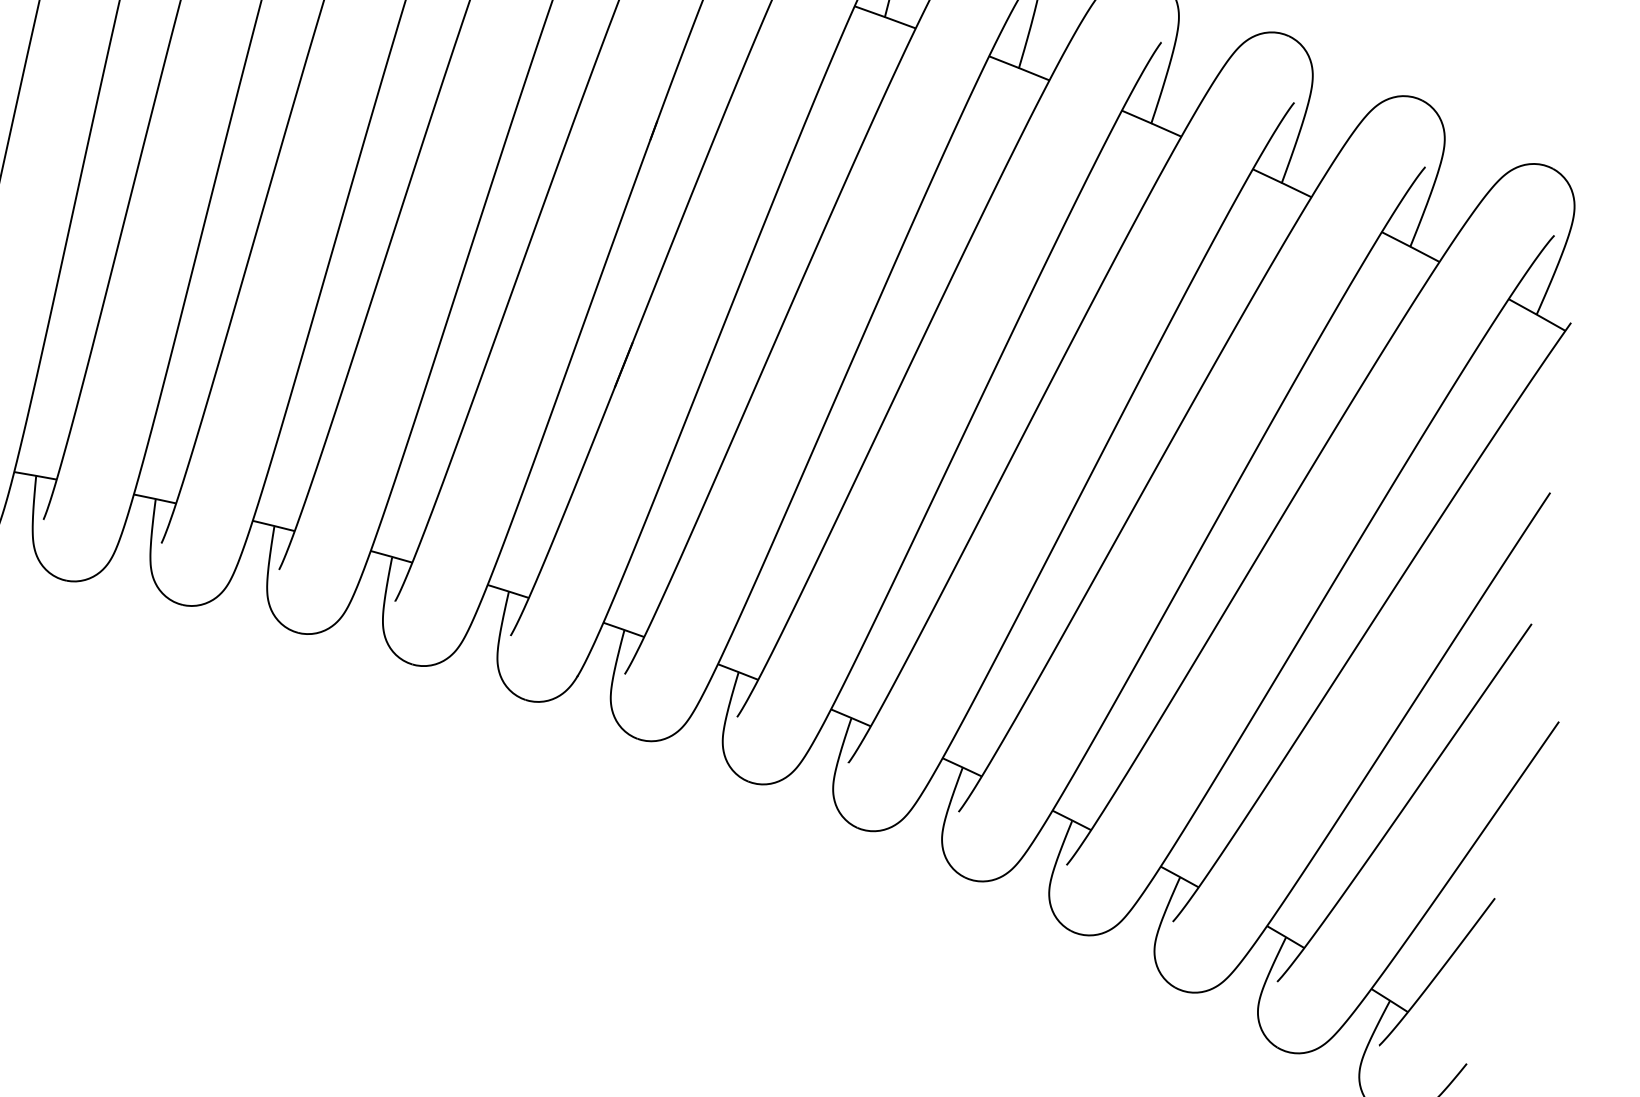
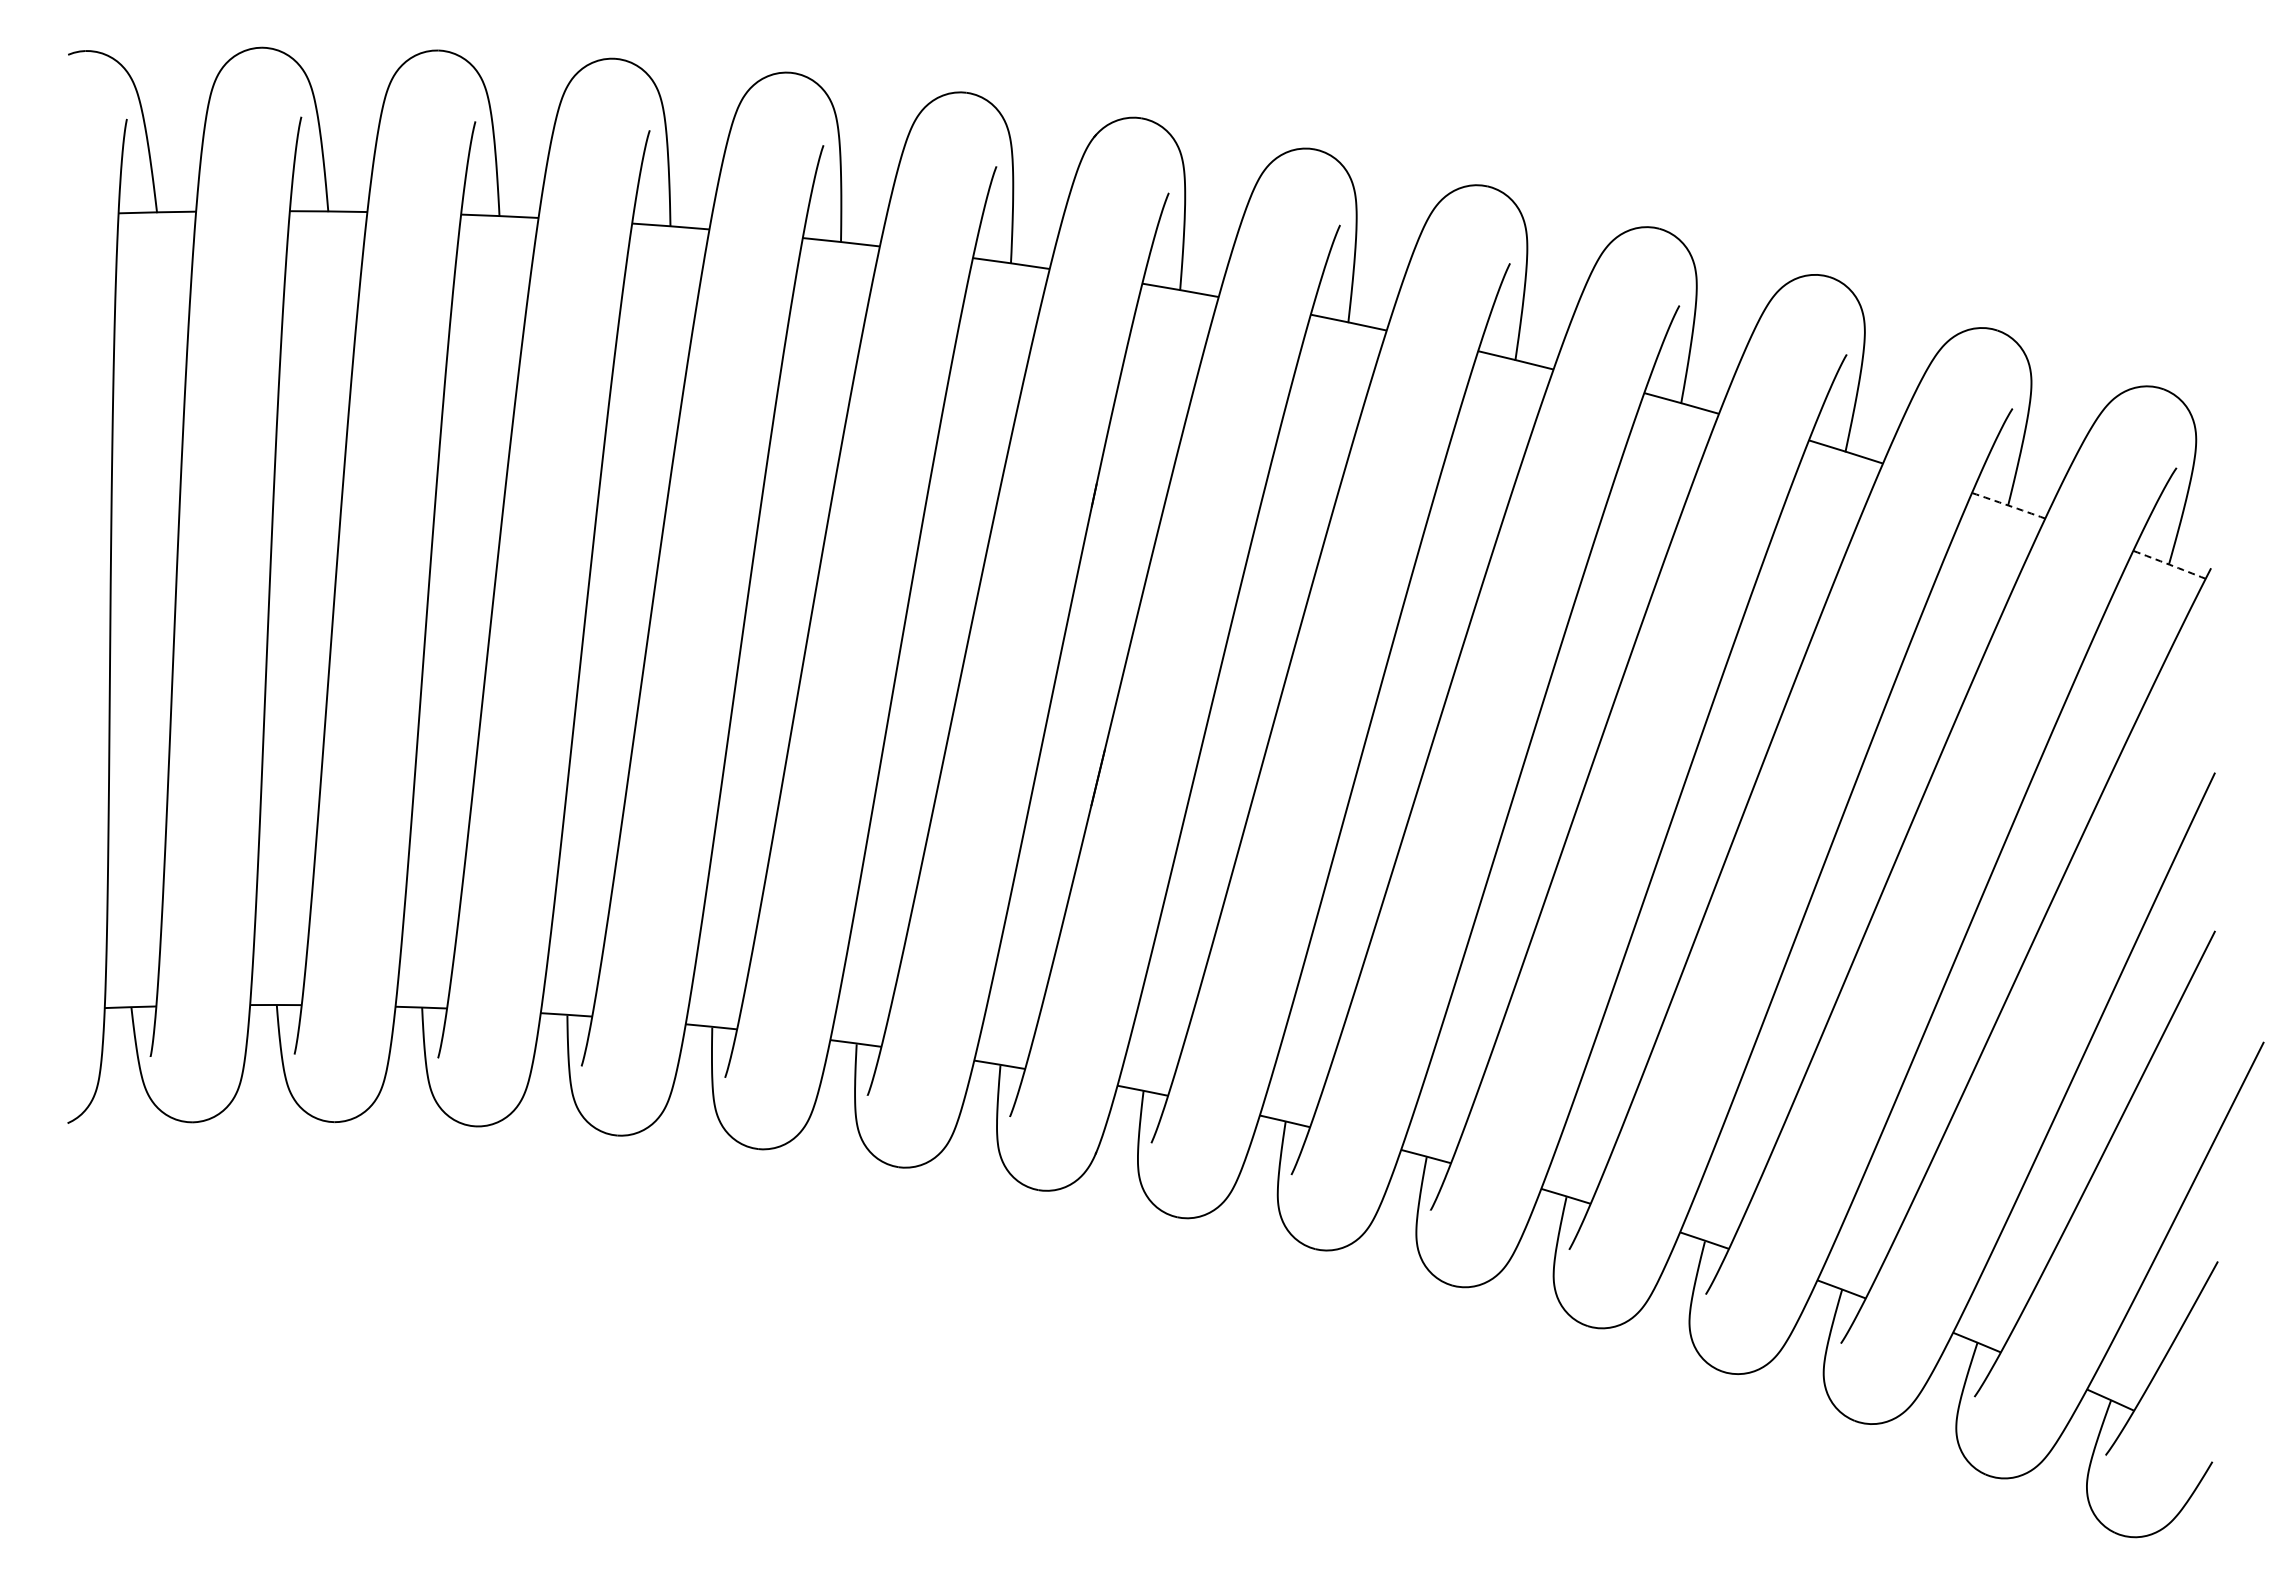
arc: (1410, 246) -> (2008, 505), solid -> dashed
arc: (1537, 314) -> (2169, 564), solid -> dashed

